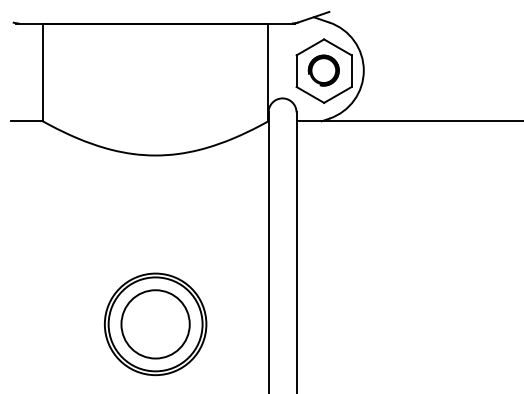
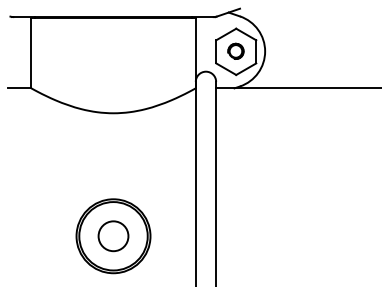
part: (323, 70) -> (235, 51), size x0.7
circle: (155, 324) -> (113, 236), size x0.6

